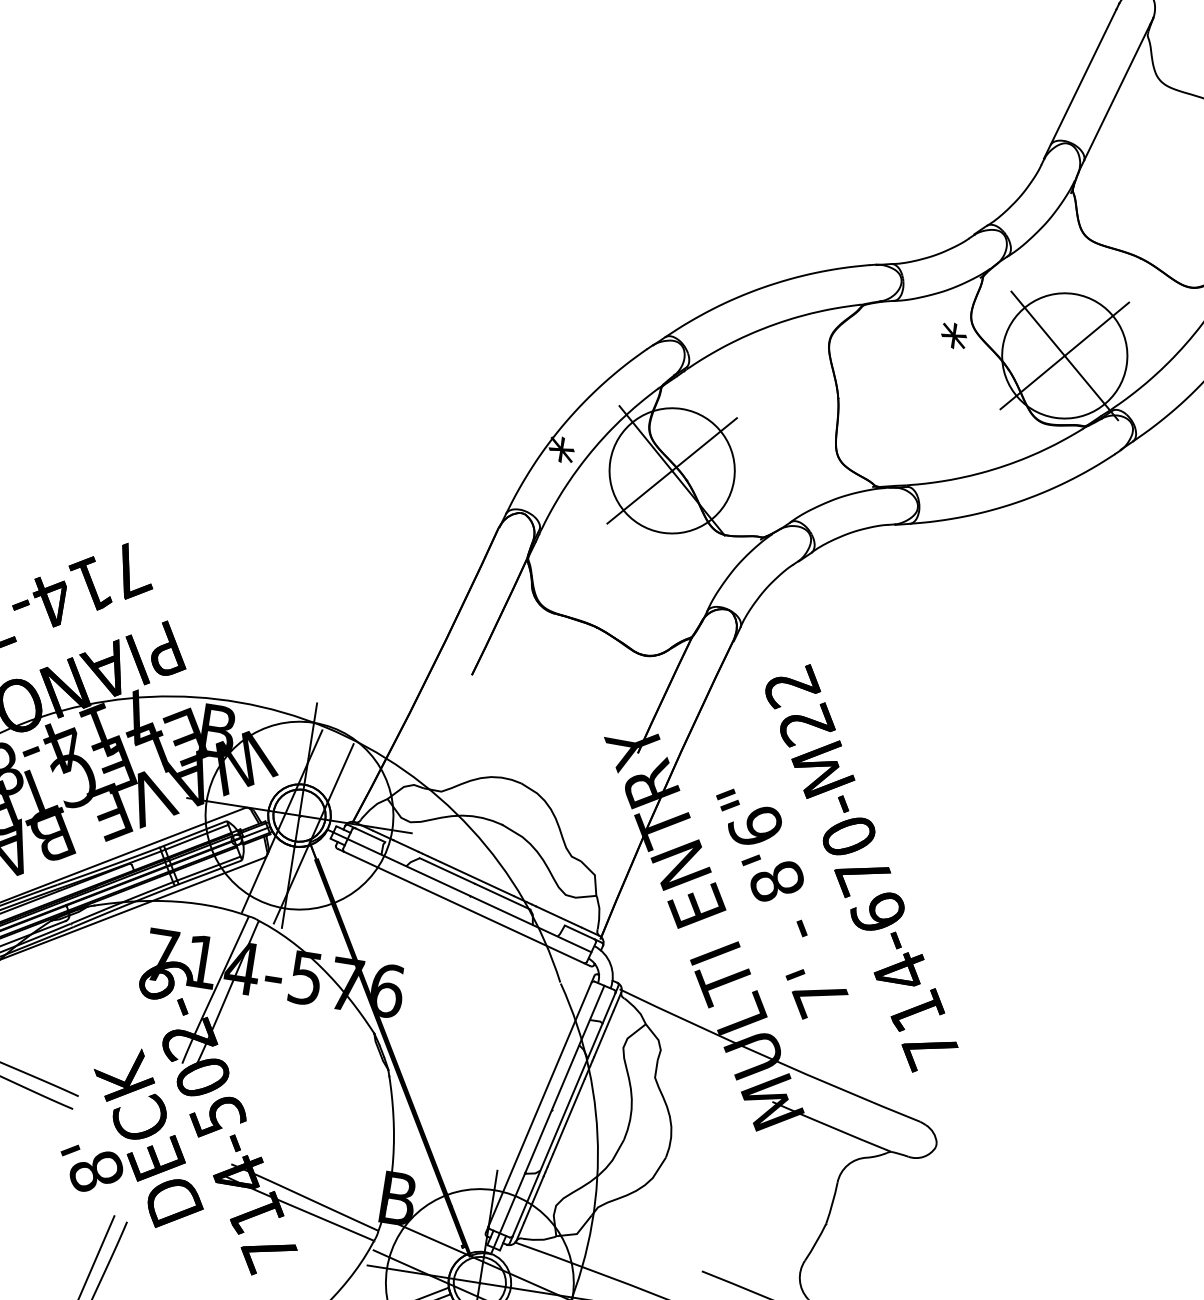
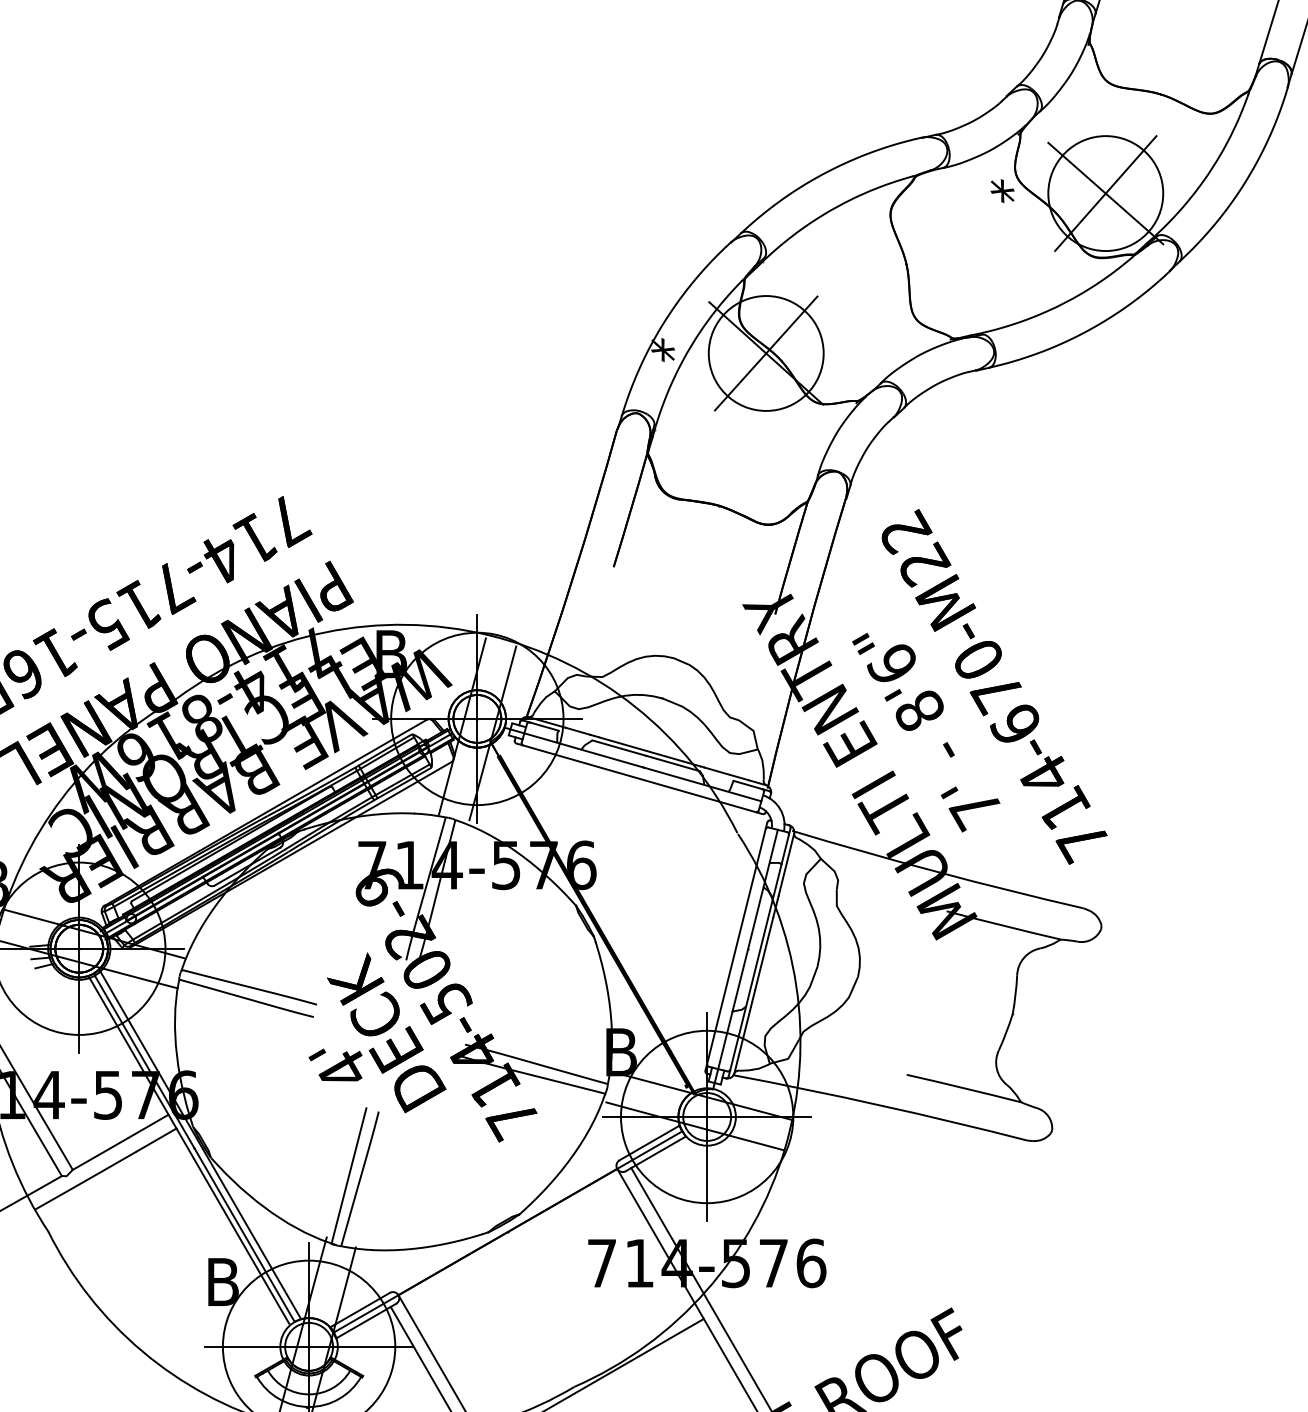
text: (95, 1171) -> (342, 1070), 8' -> 4'

